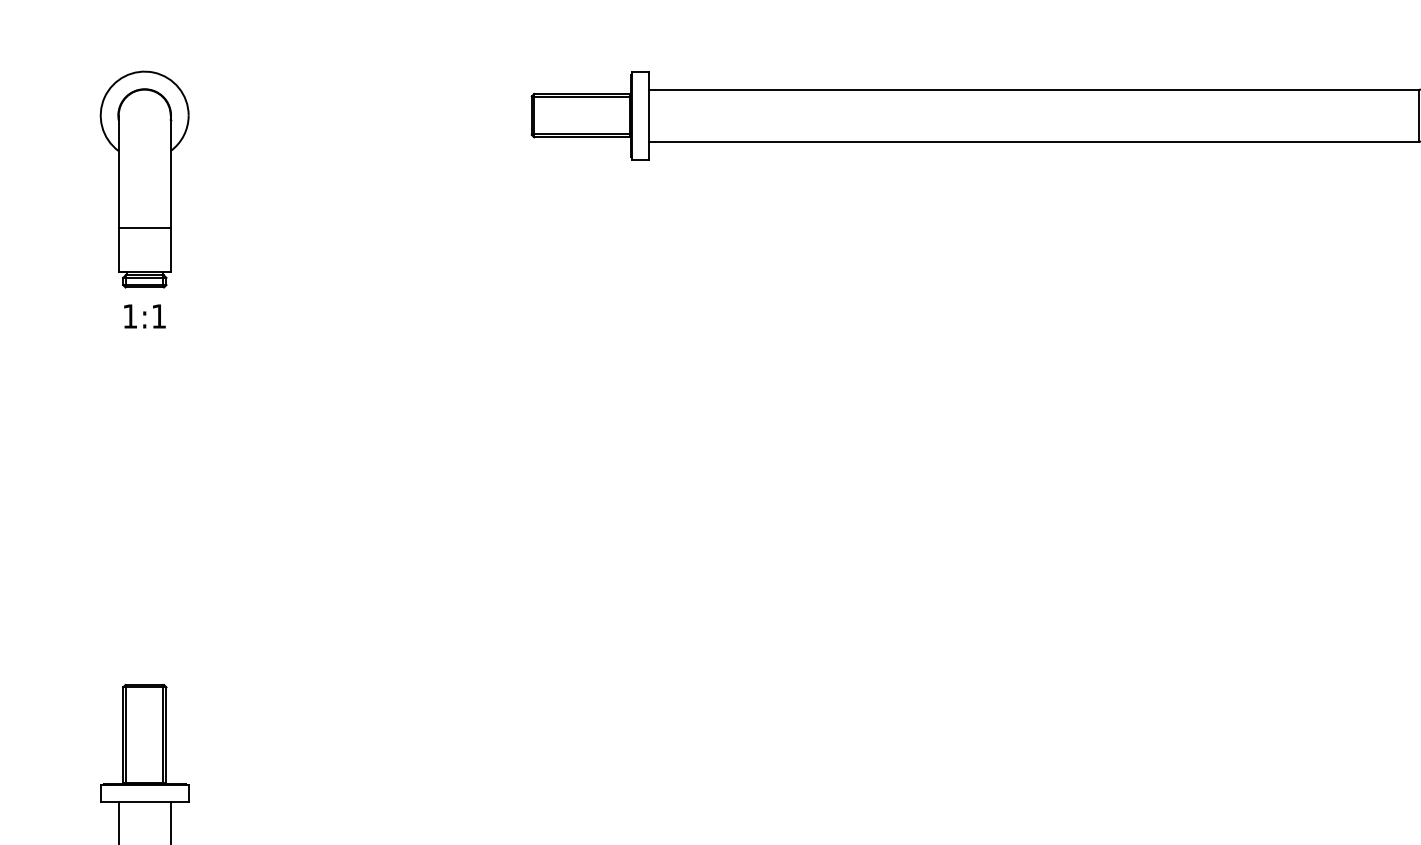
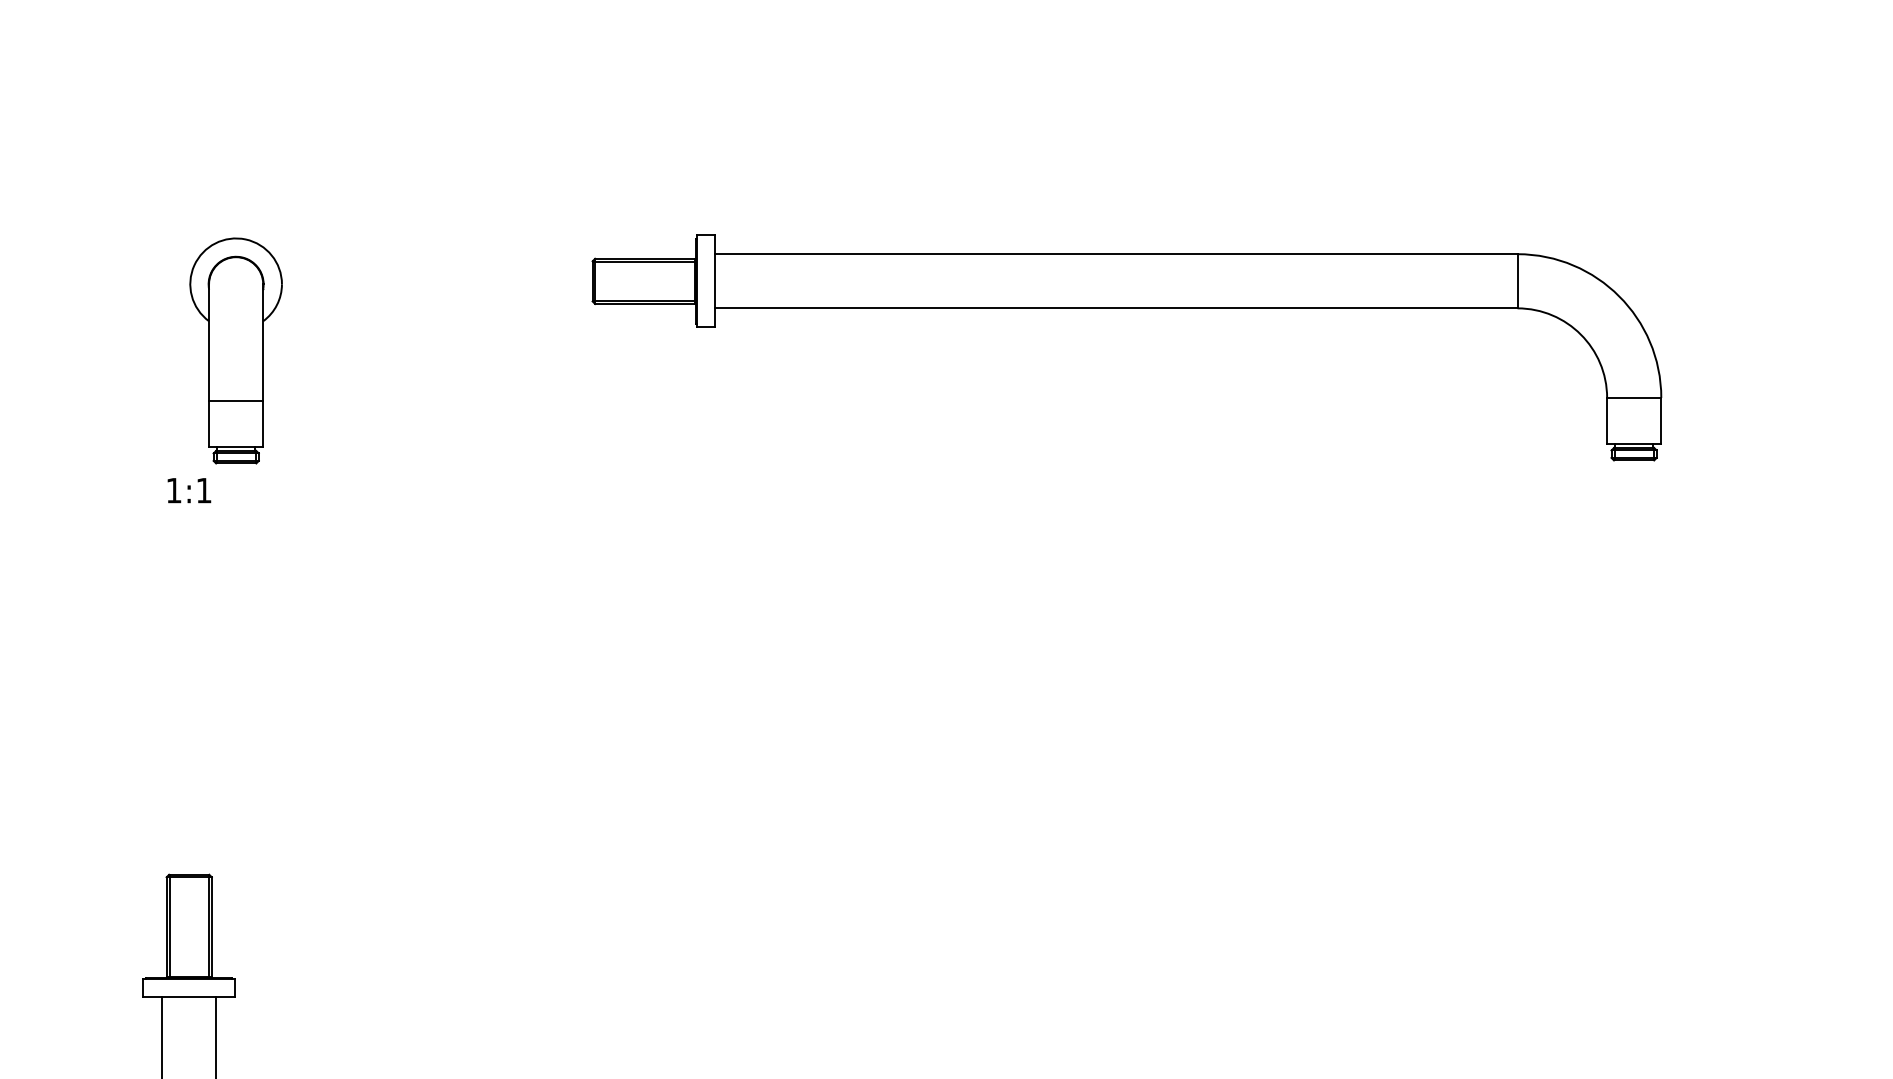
part: (144, 179) -> (235, 350), moved

